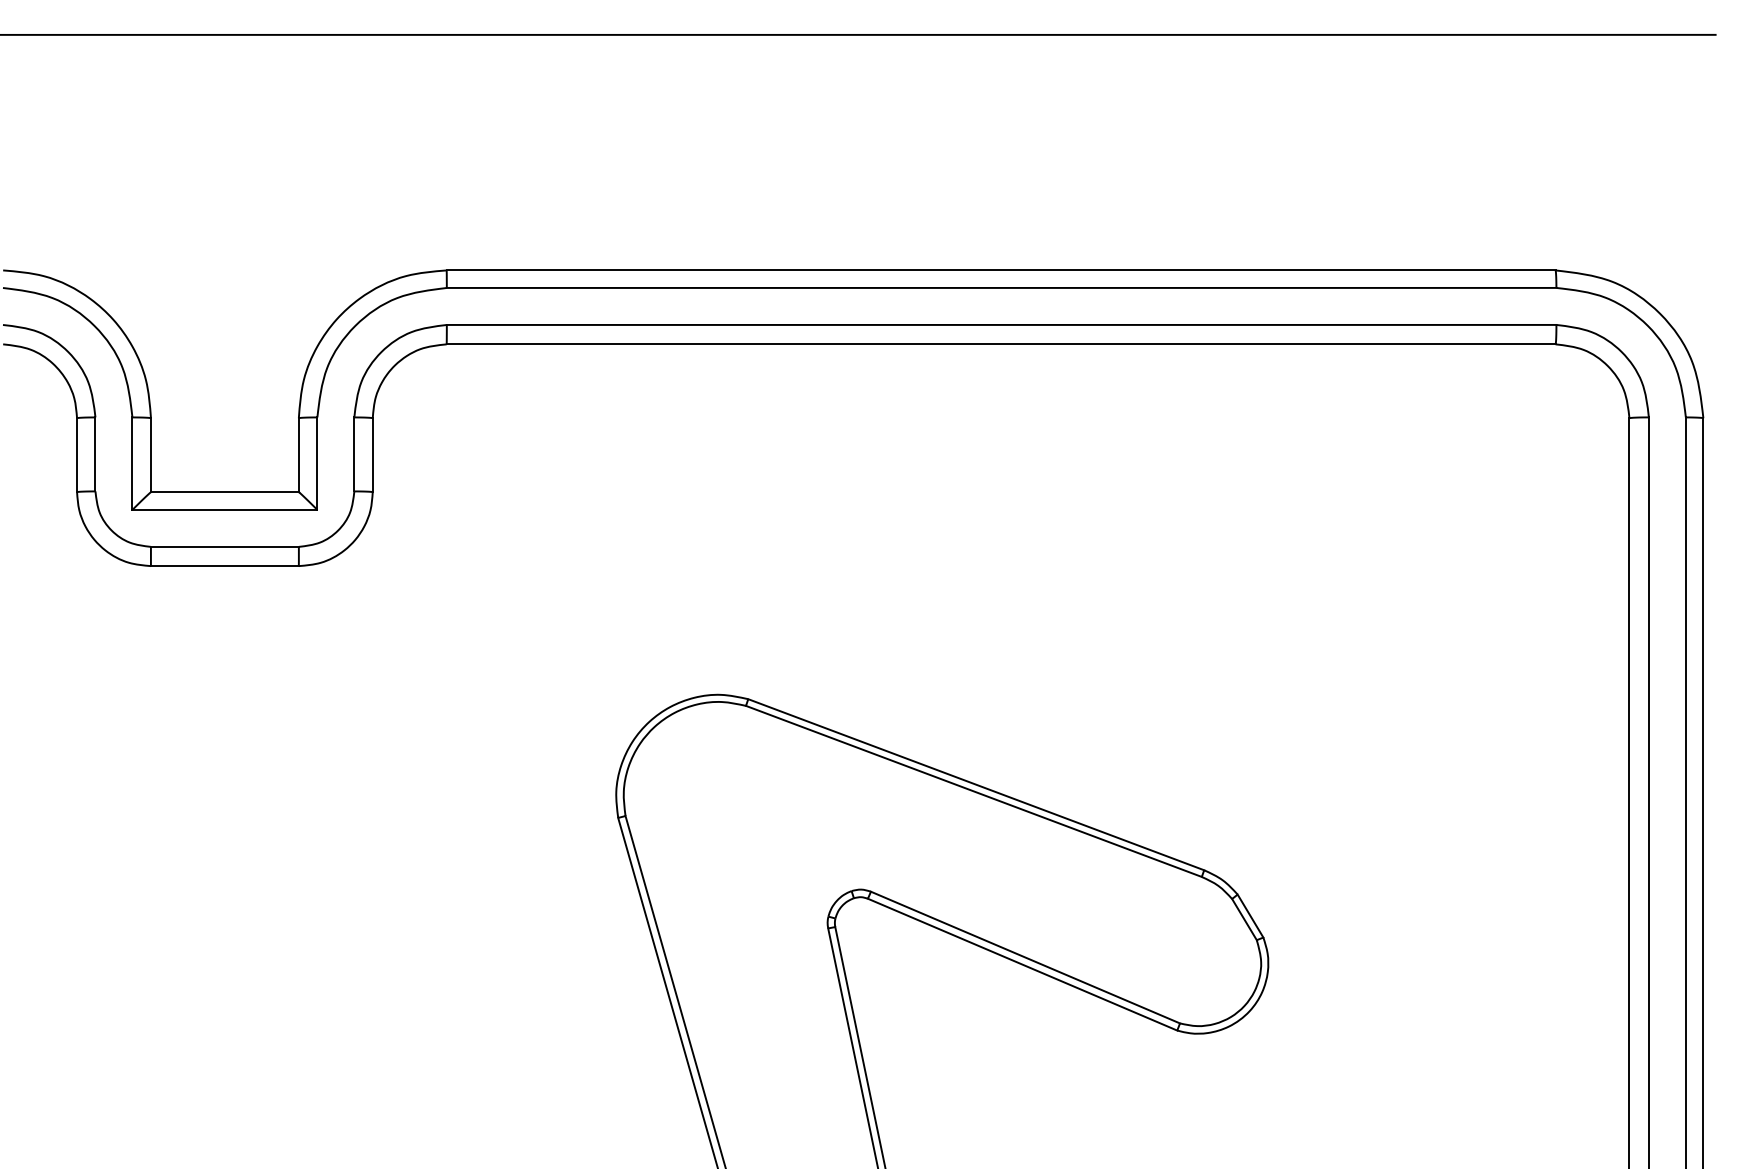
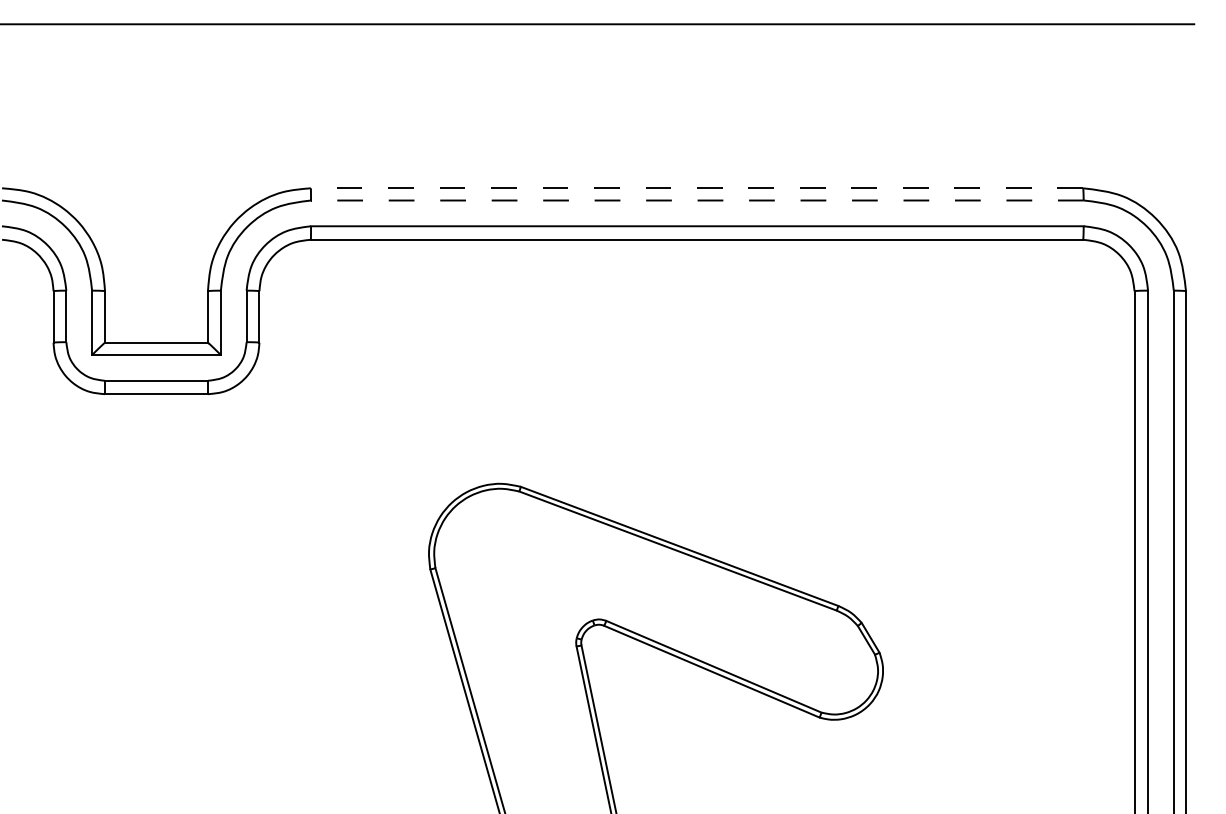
line: (1000, 270) -> (696, 188), solid -> dashed
line: (1000, 287) -> (696, 200), solid -> dashed

